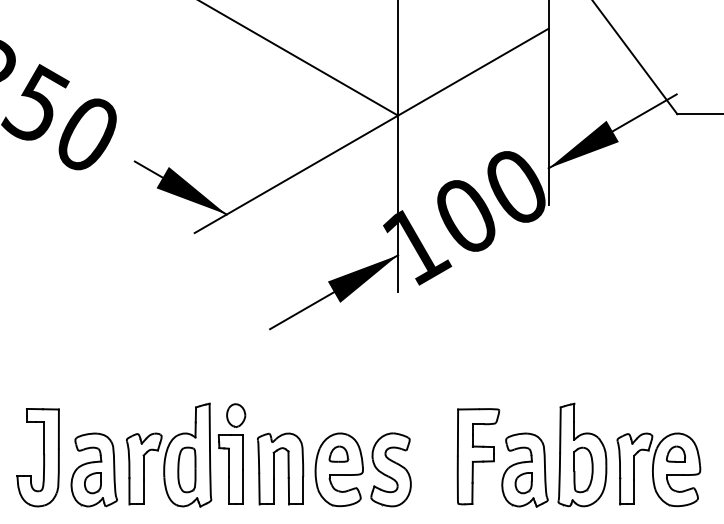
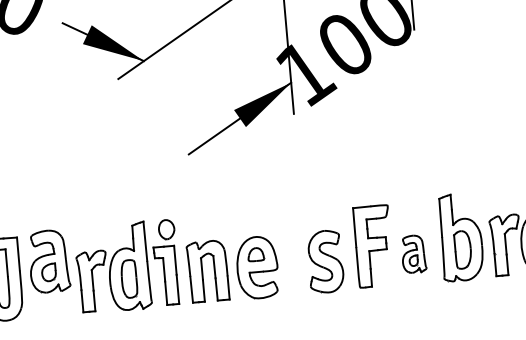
part: (93, 469) -> (48, 261), moved
part: (390, 469) -> (324, 261), moved
part: (524, 469) -> (413, 253), size x0.6

